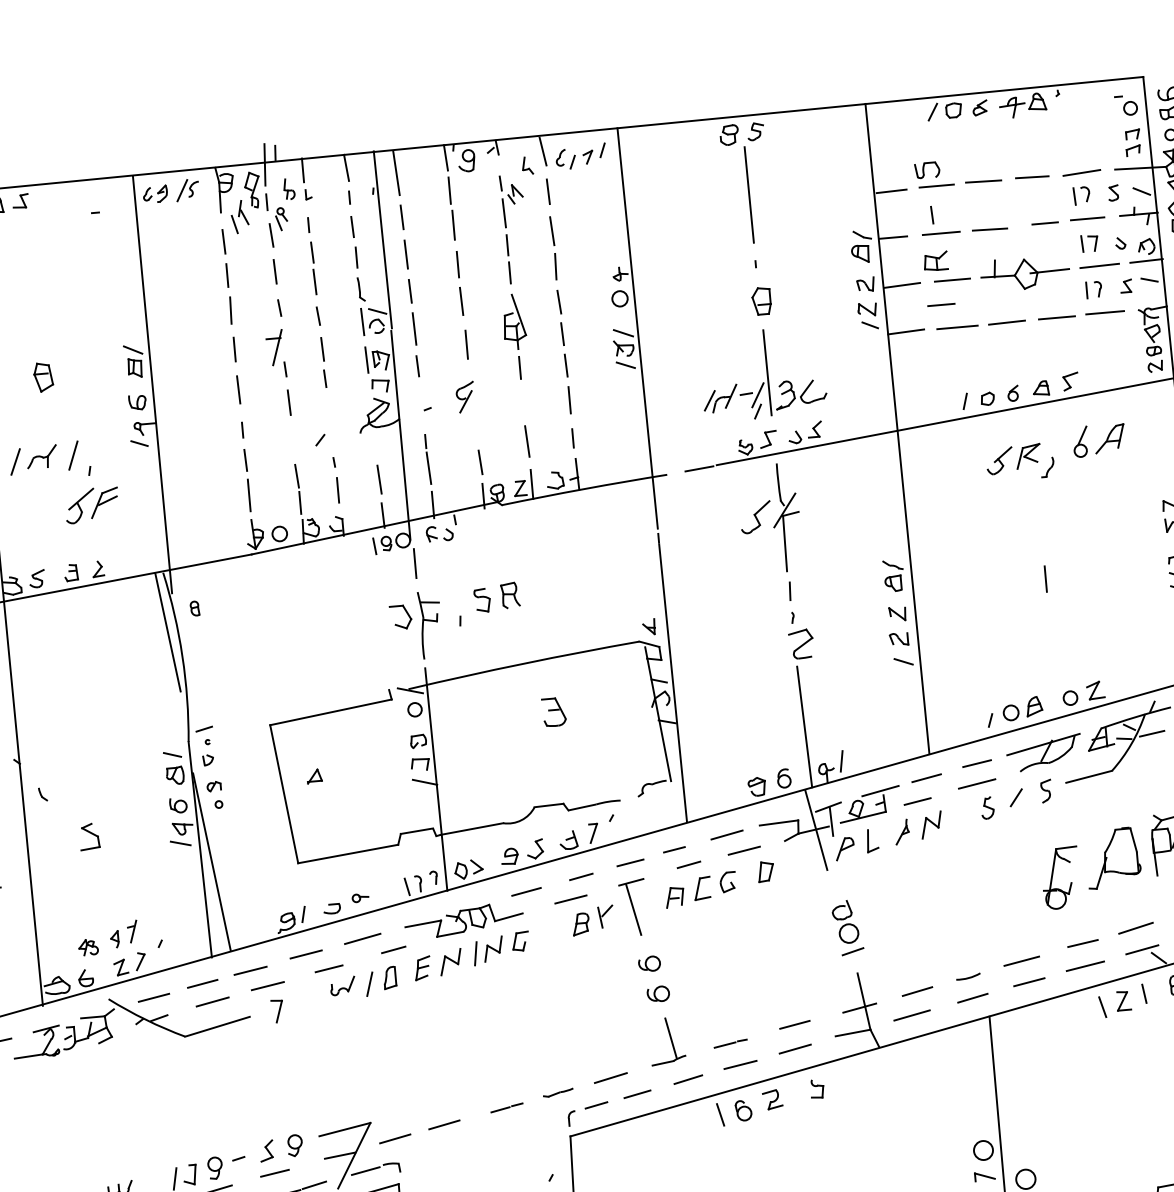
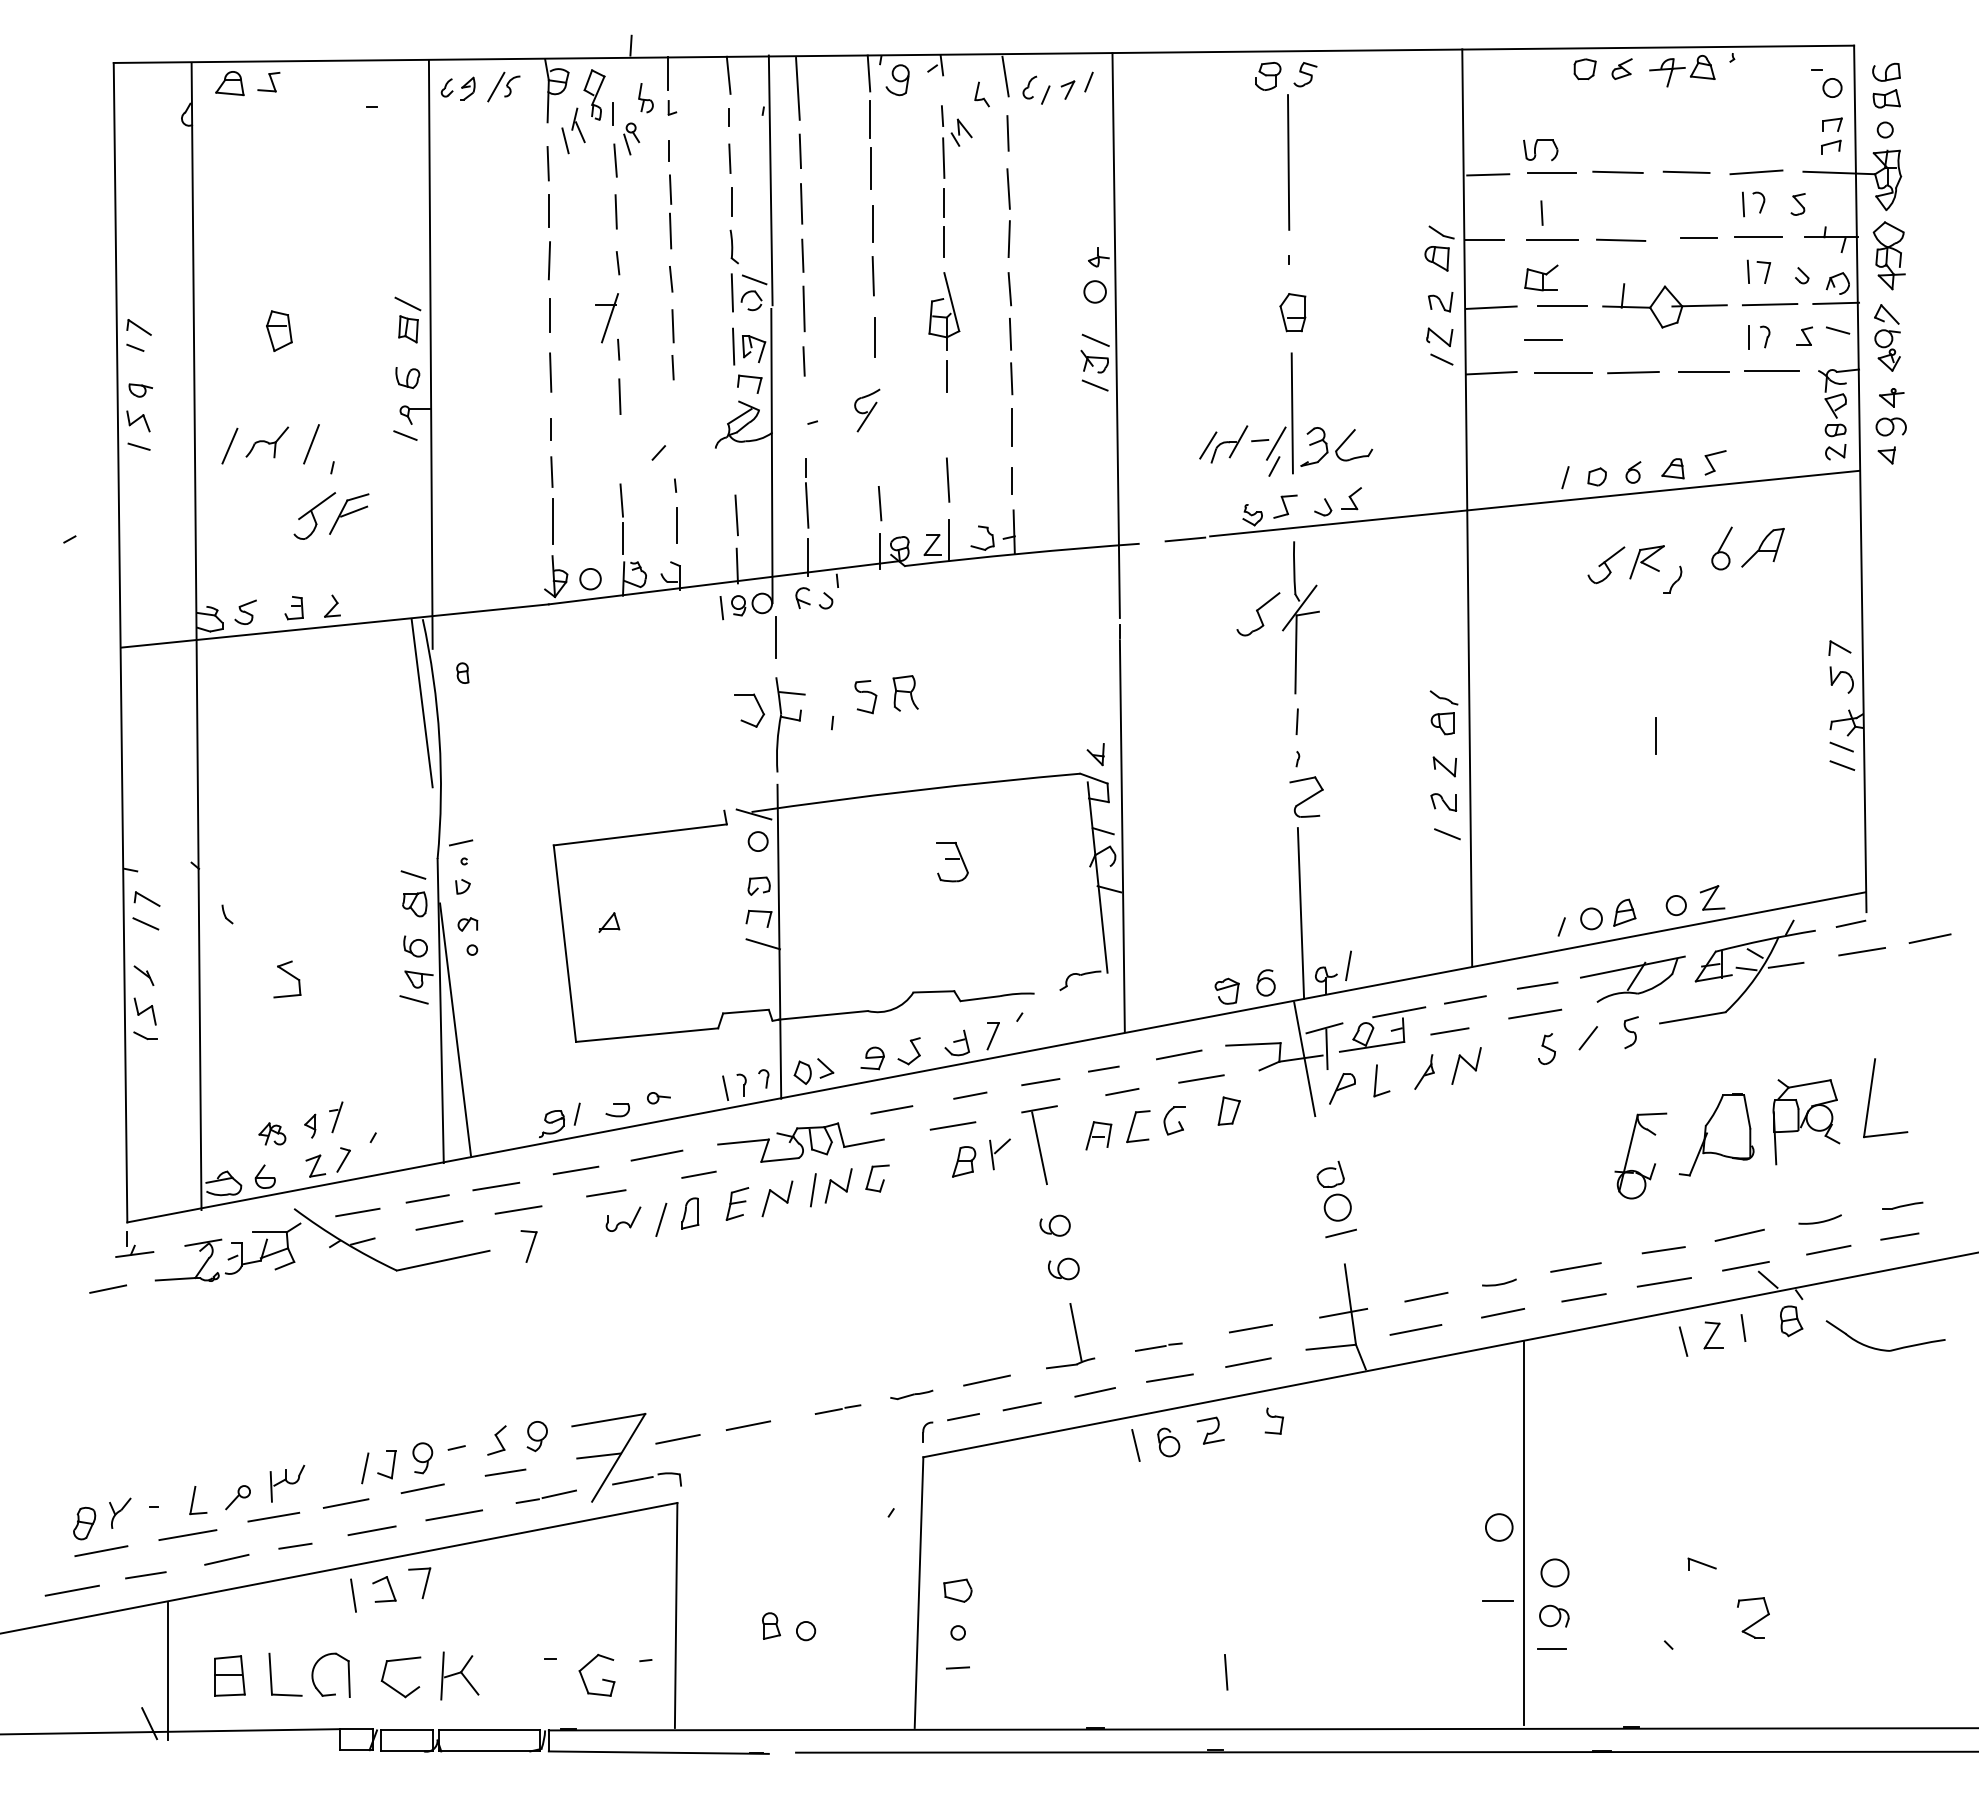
line: (932, 112) -> (1555, 69), removed
line: (264, 165) -> (614, 61), removed
line: (1141, 191) -> (1837, 205), removed
part: (984, 1176) -> (1701, 1563), moved

